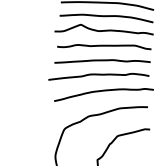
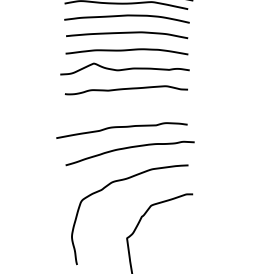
curve: (101, 61) -> (124, 109), removed

